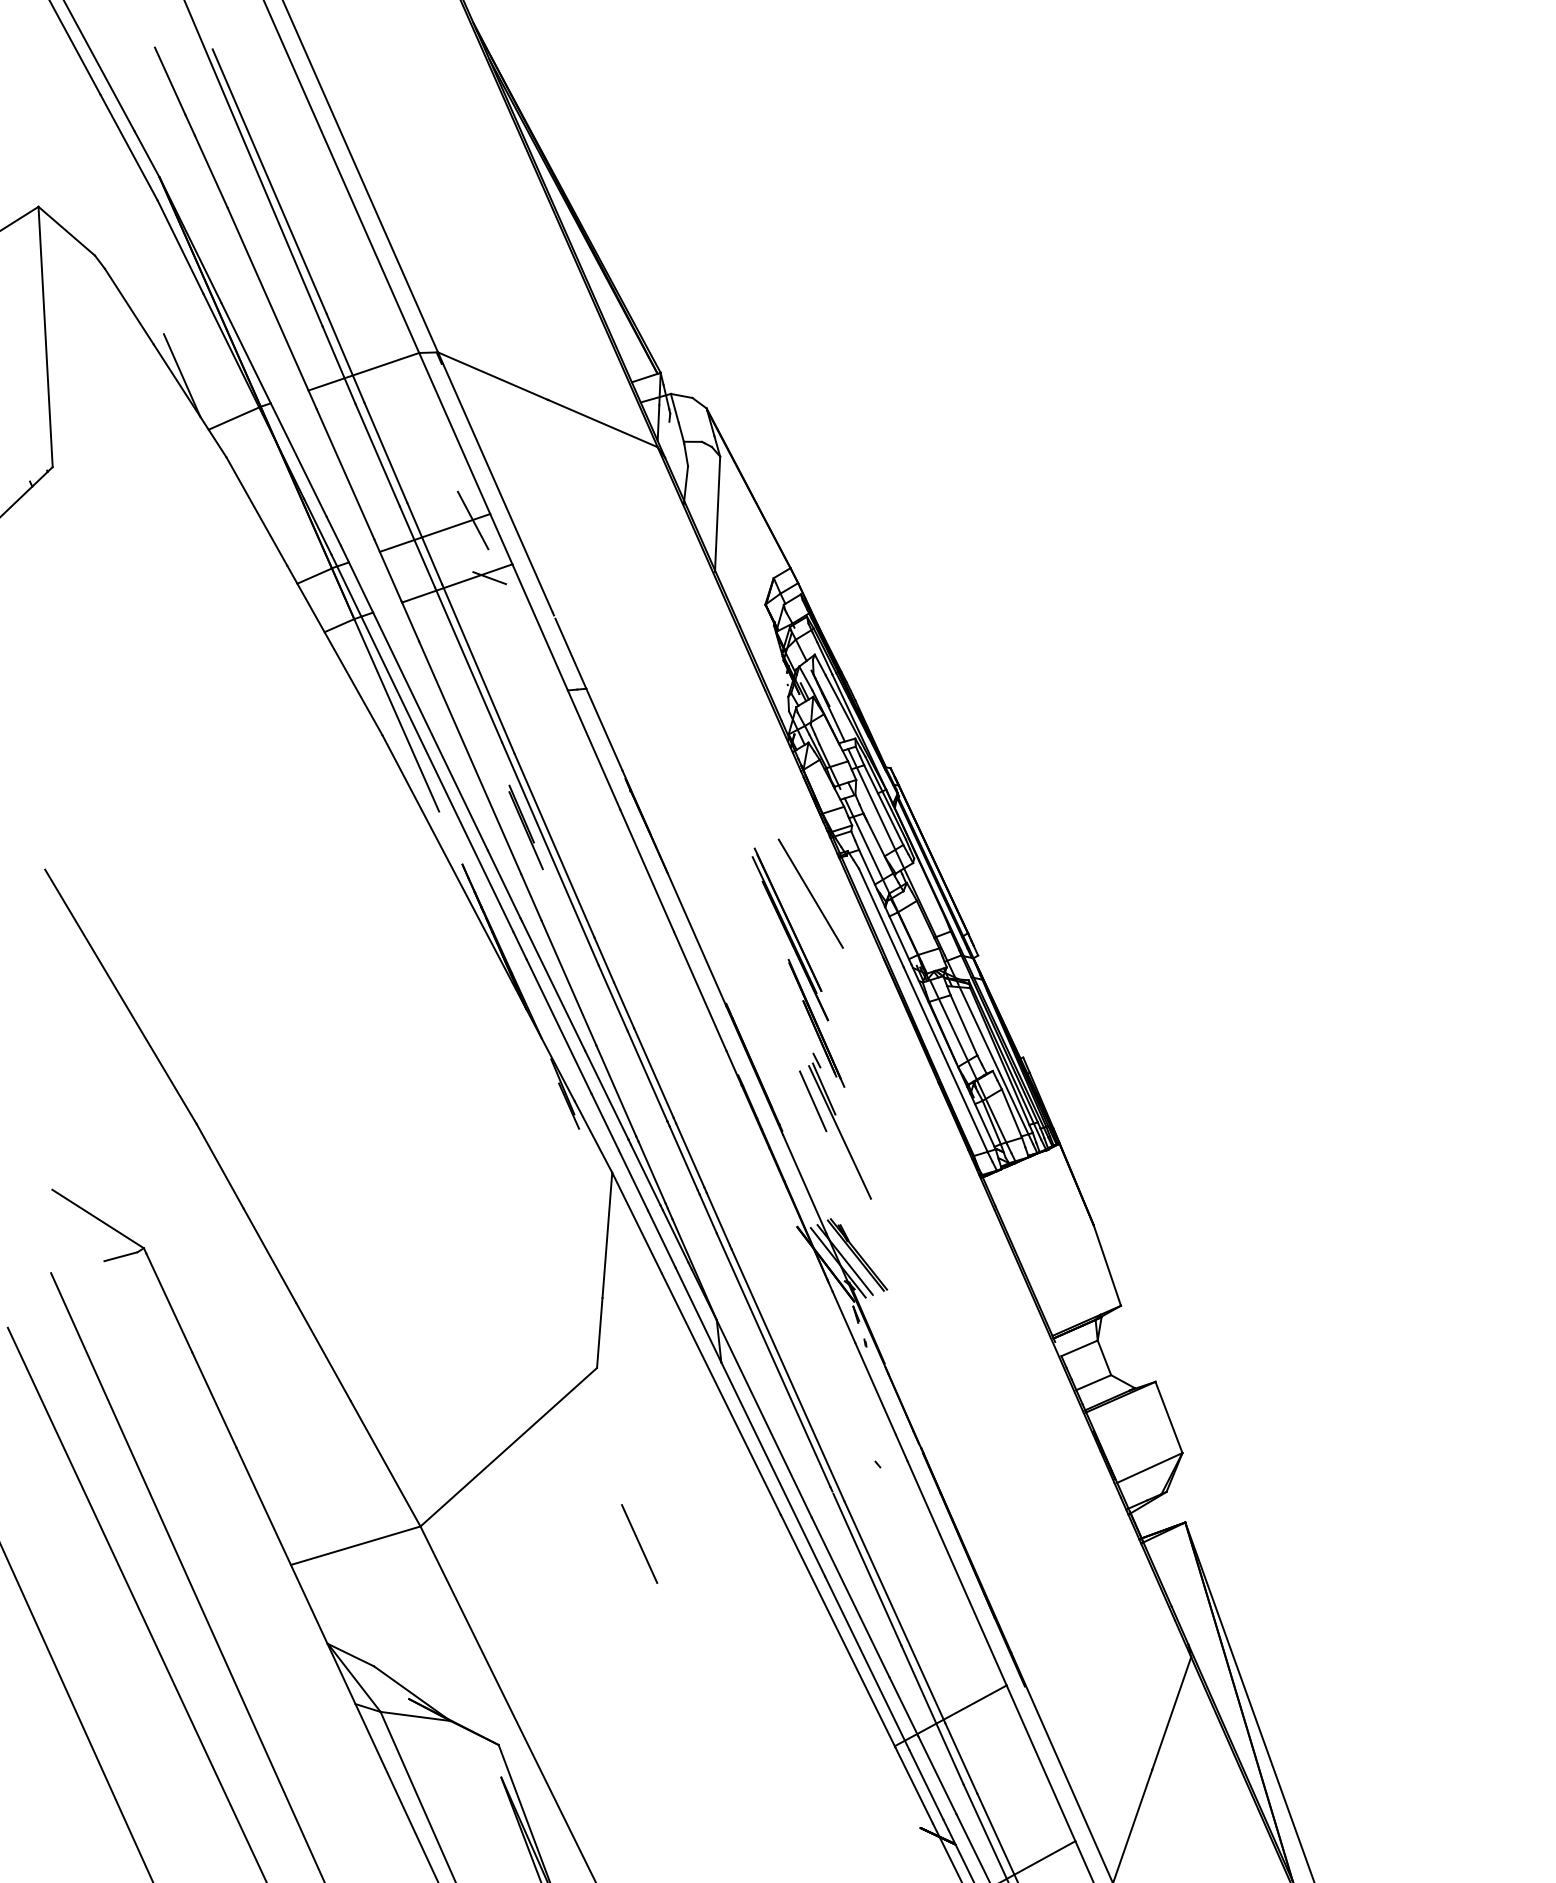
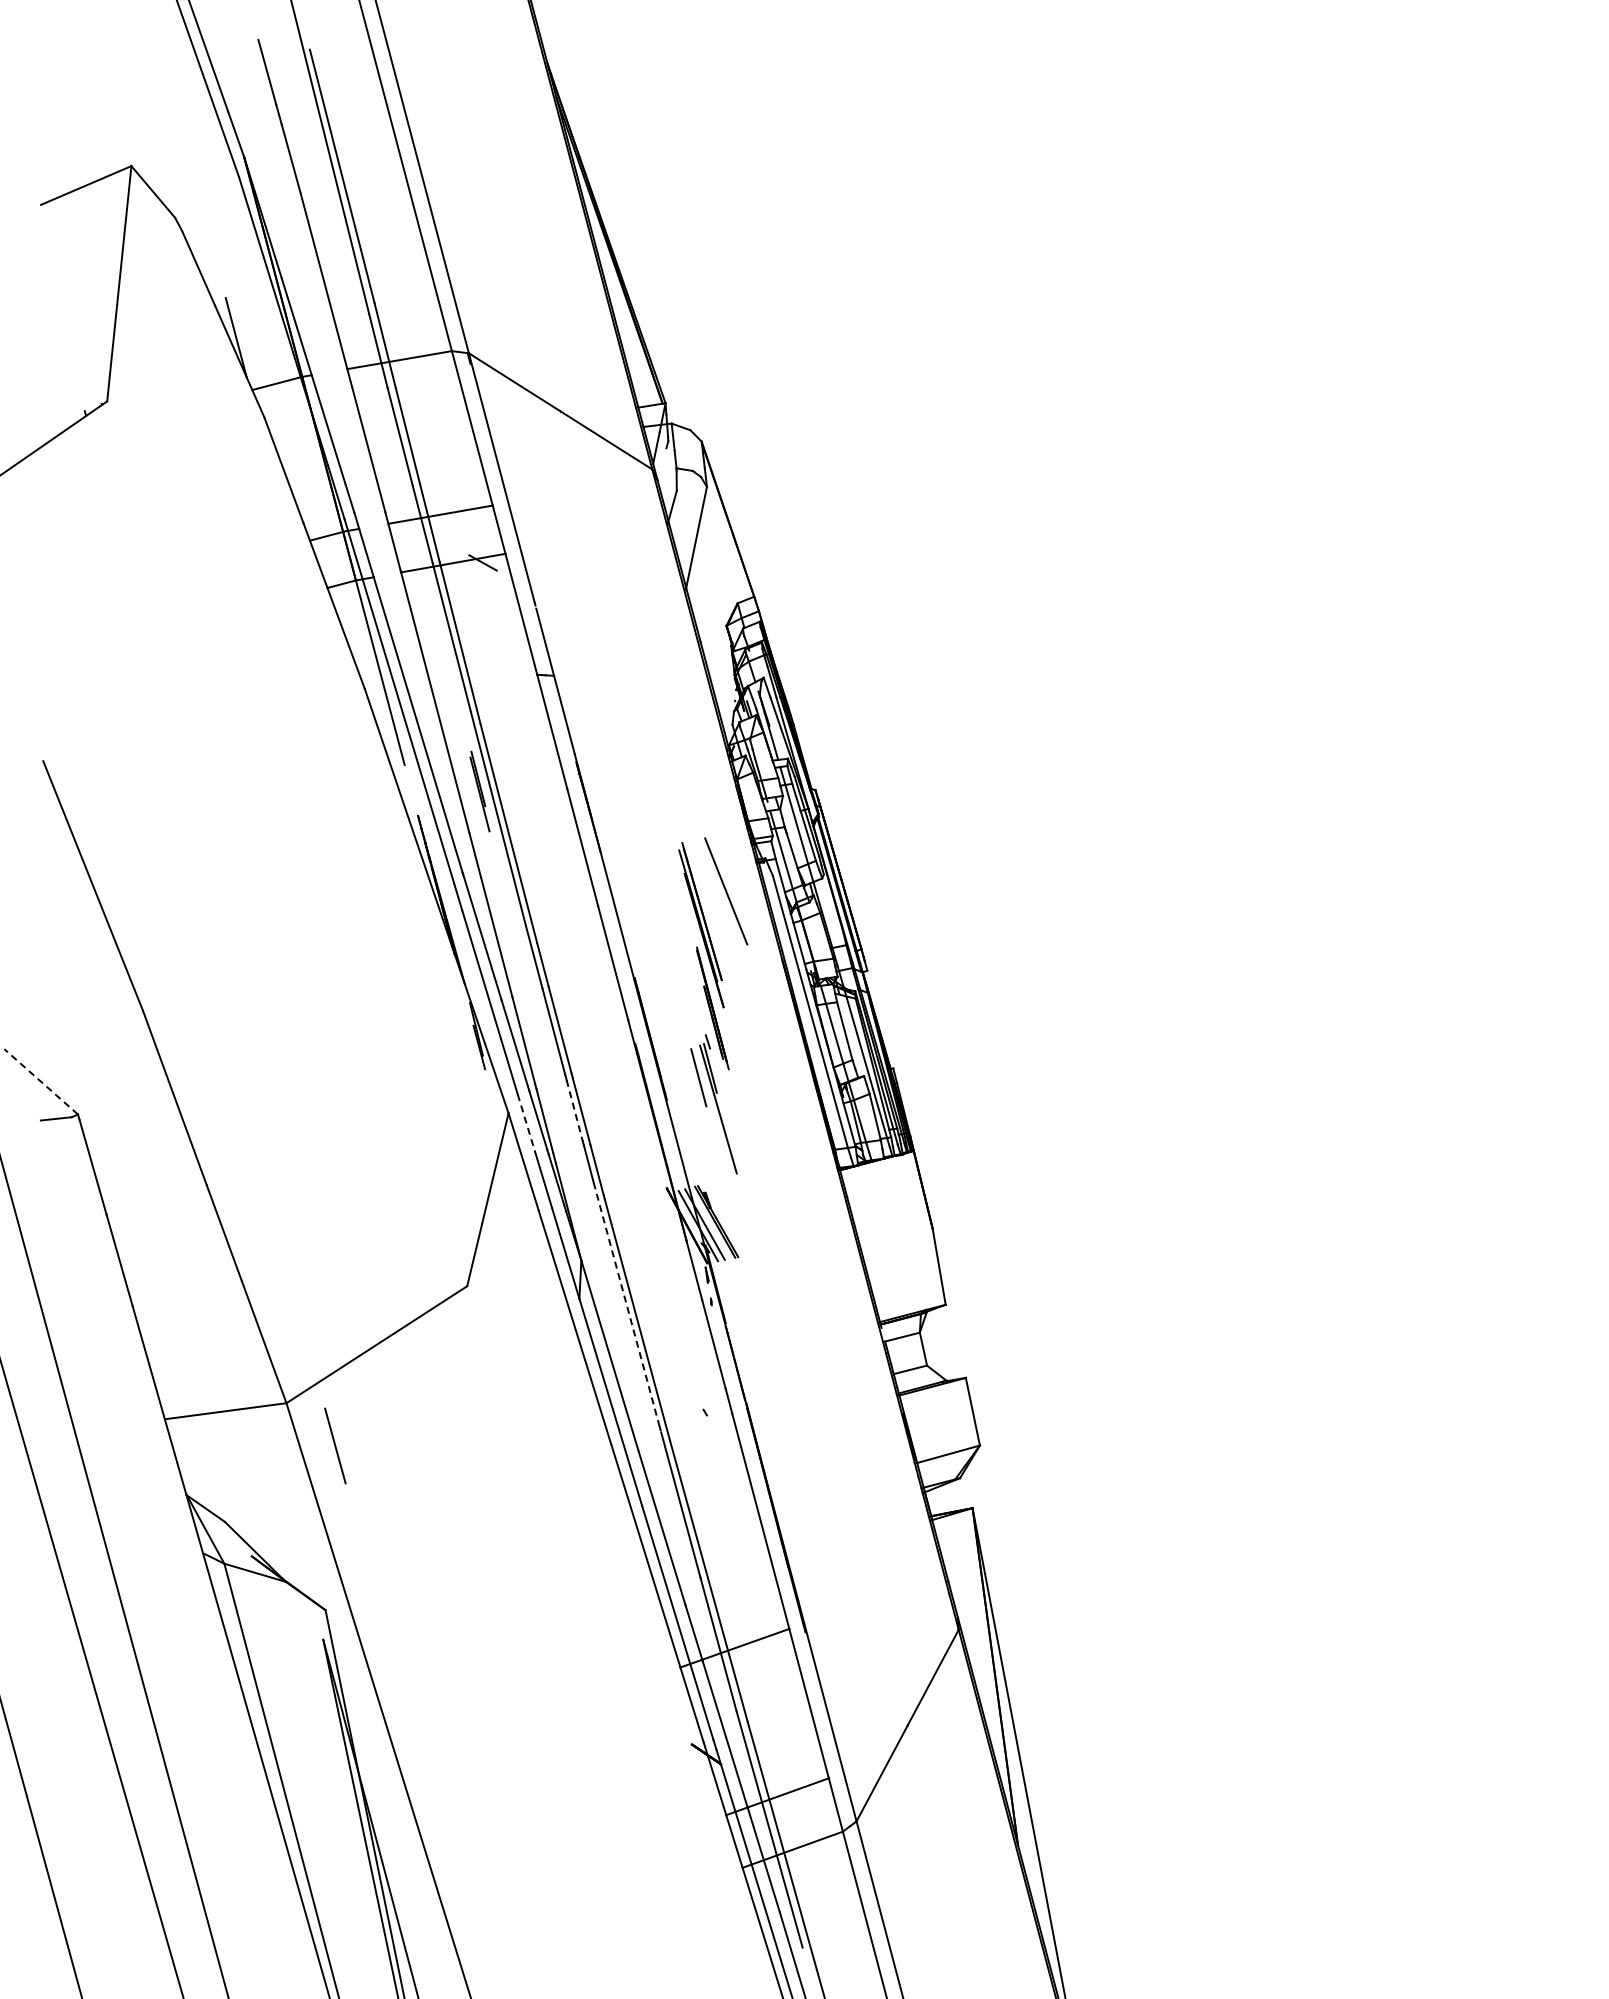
line: (473, 519) -> (476, 508), removed
line: (683, 1158) -> (574, 1110), solid -> dashed
line: (633, 1180) -> (526, 1123), solid -> dashed
line: (97, 1218) -> (40, 1081), solid -> dashed
line: (773, 1360) -> (626, 1304), solid -> dashed
line: (639, 1543) -> (335, 1445), moved

